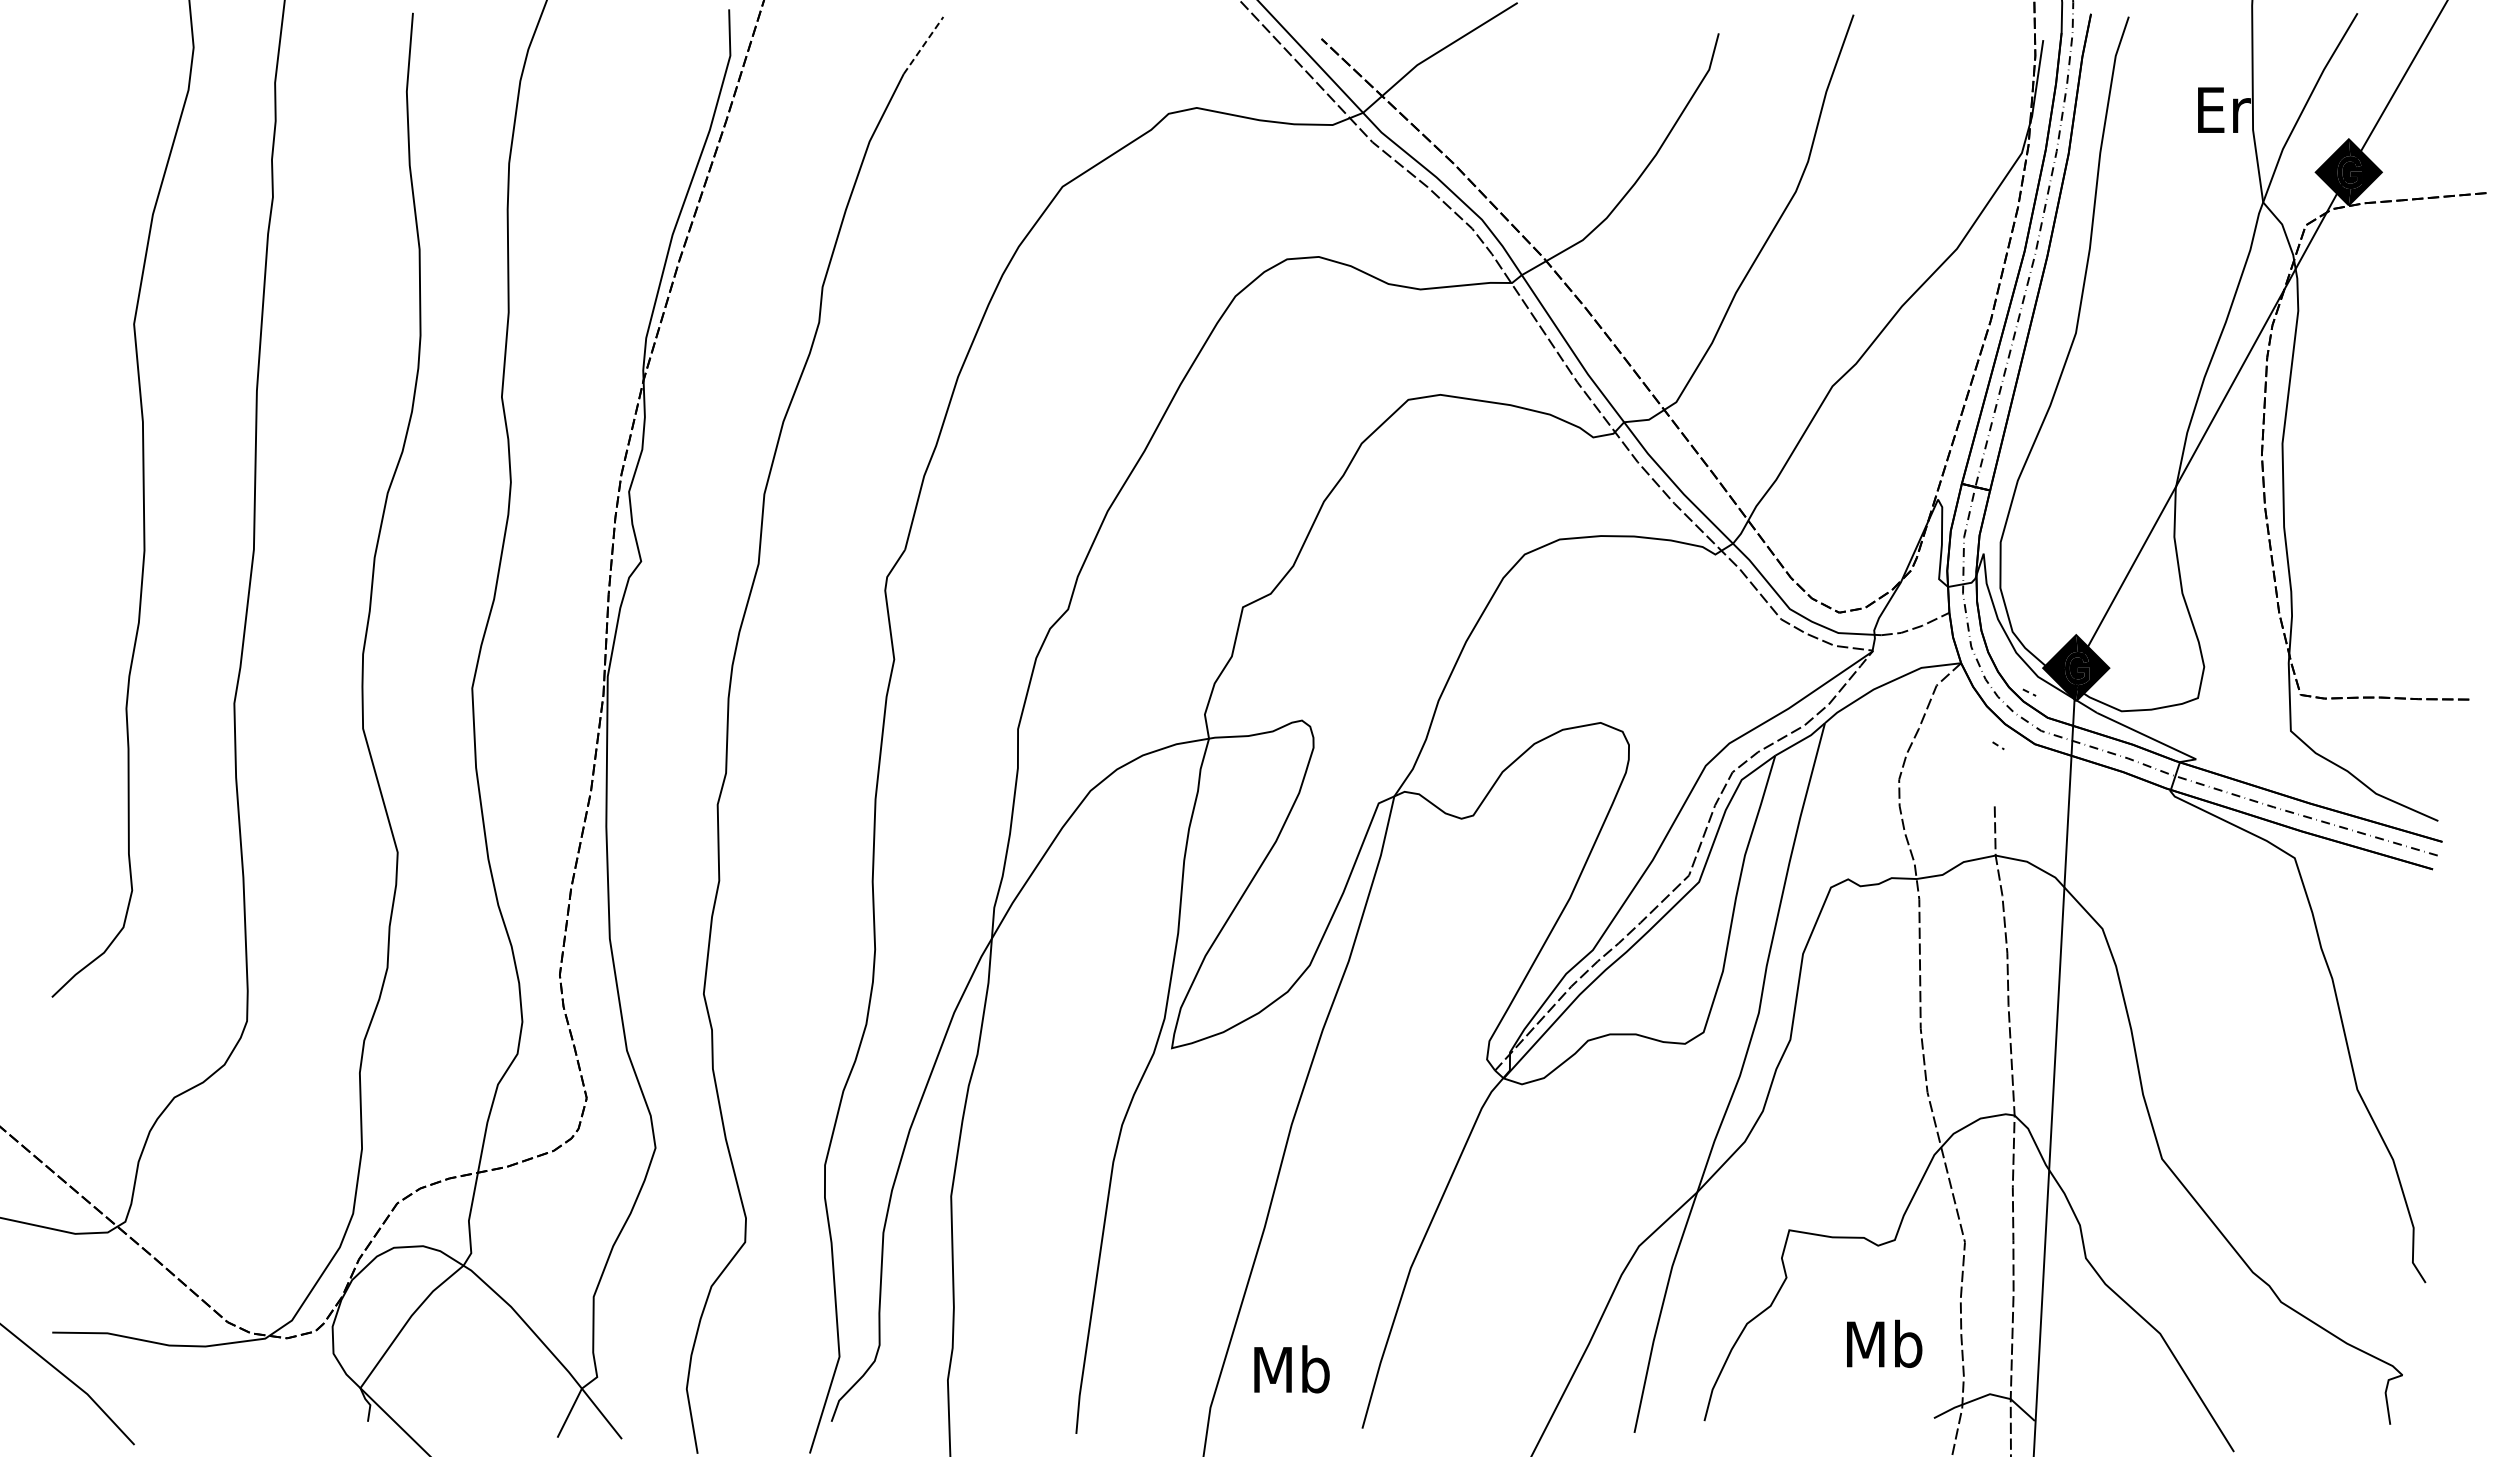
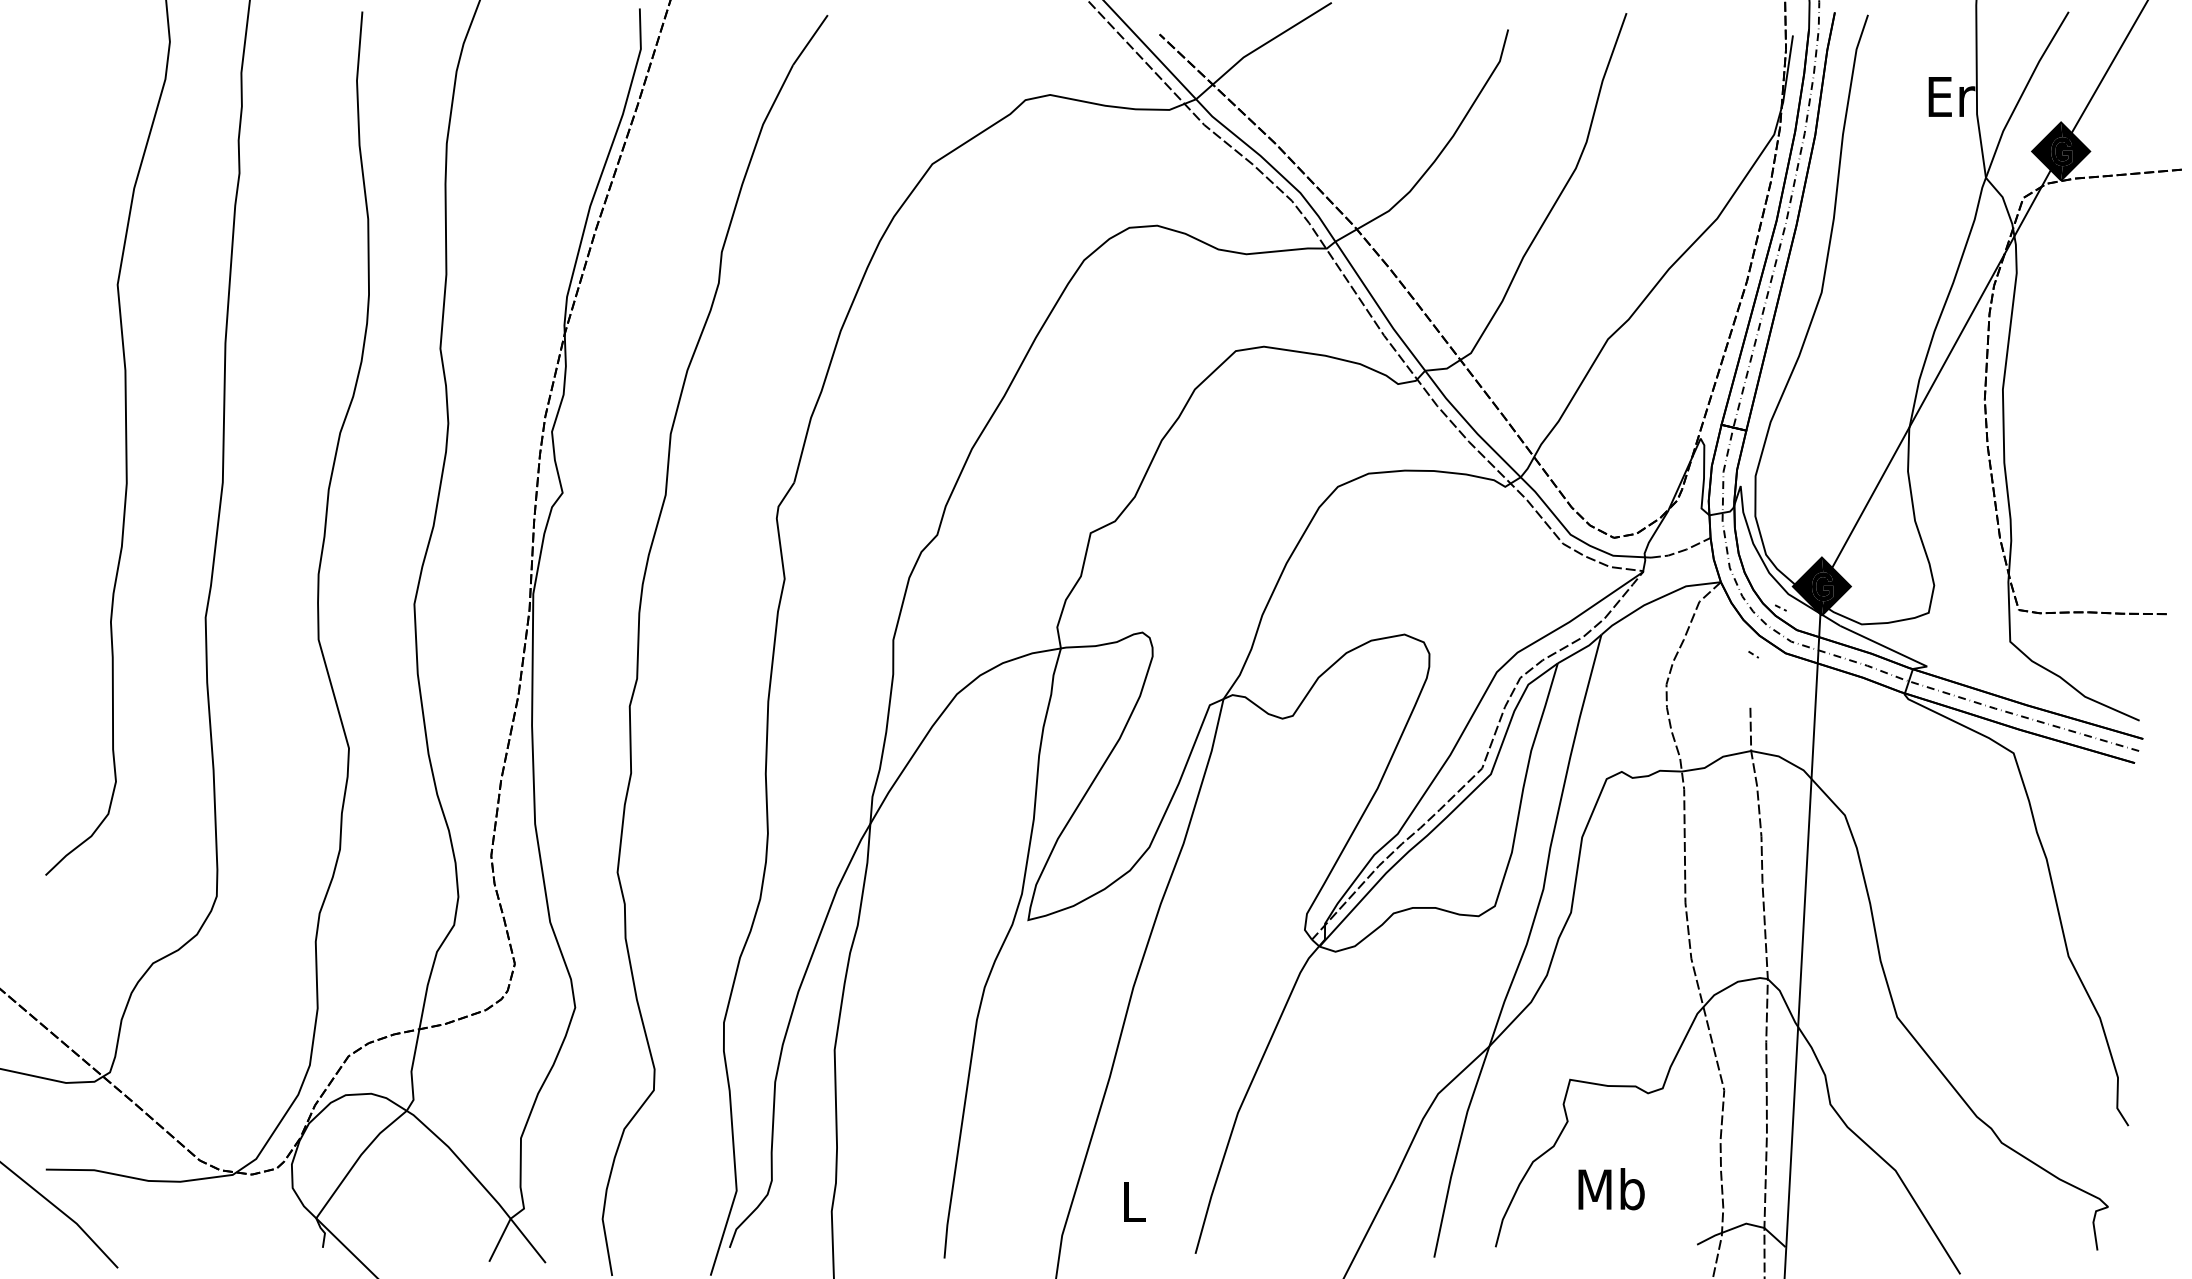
line: (923, 45) -> (810, 40), dashed -> solid
text: (1884, 1343) -> (1611, 1188), moved
text: (1291, 1369) -> (1133, 1201), Mb -> L

